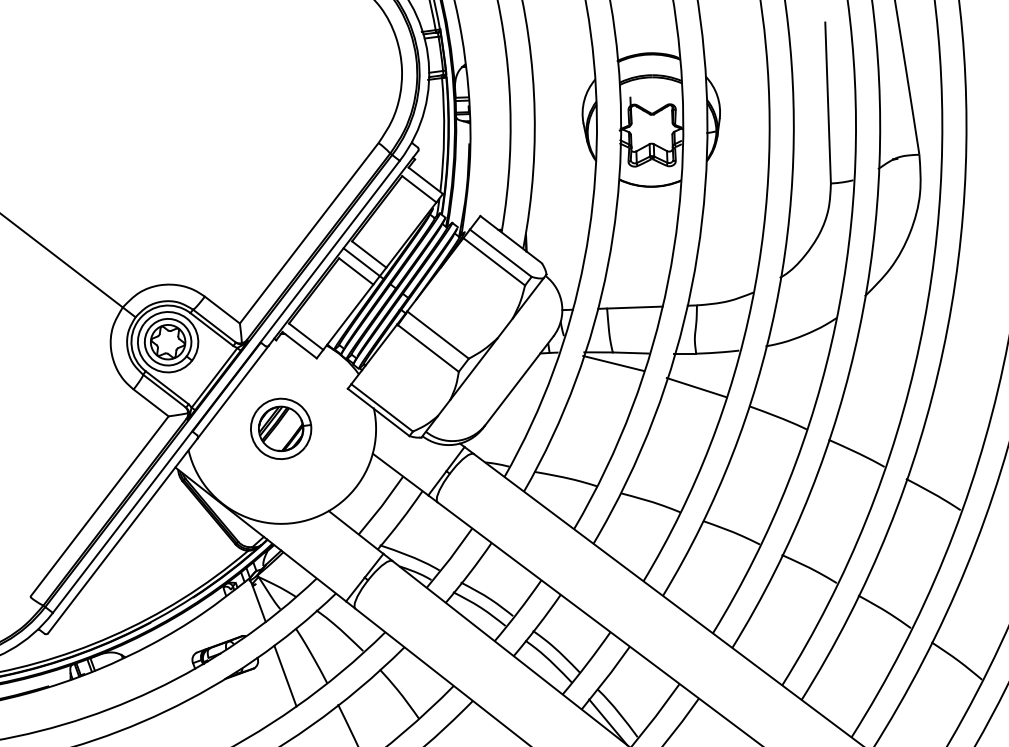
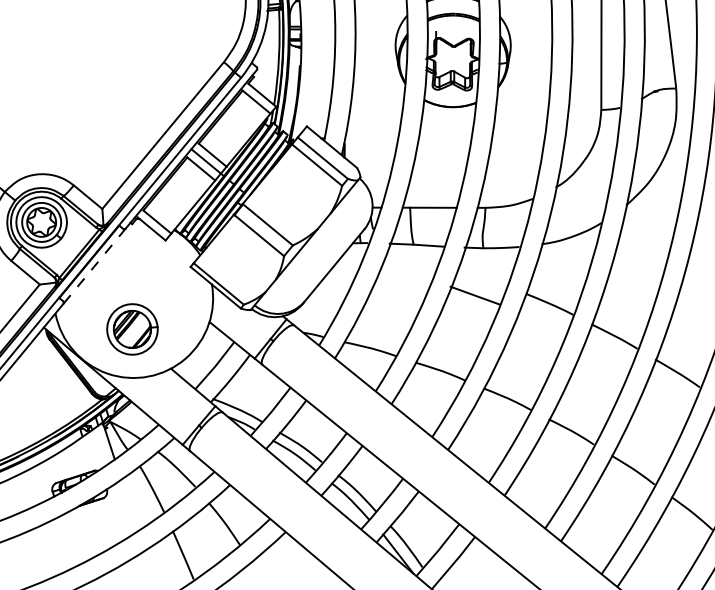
line: (613, 363) -> (413, 253), removed
line: (696, 387) -> (475, 295), moved
line: (233, 392) -> (94, 266), solid -> dashed
part: (281, 428) -> (132, 329), moved
line: (285, 675) -> (129, 505), removed

